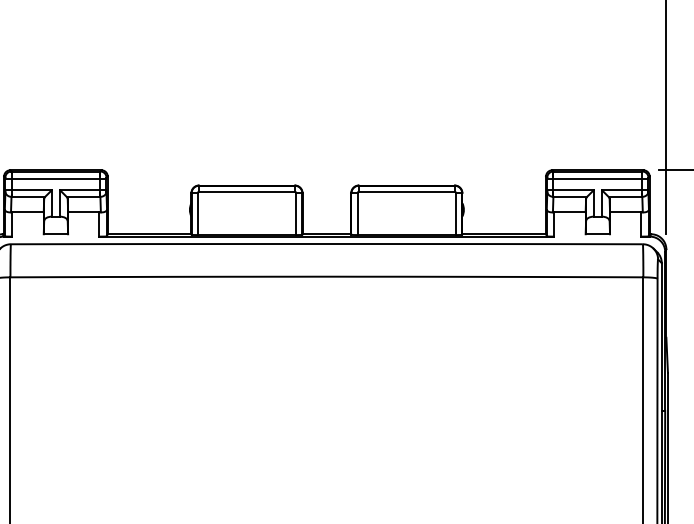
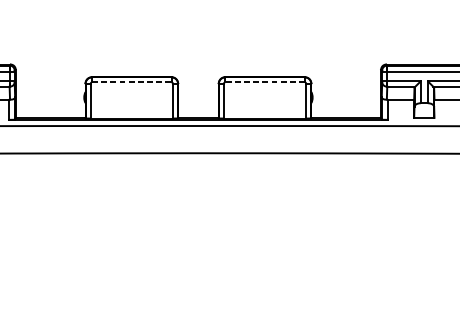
line: (246, 191) -> (131, 82), solid -> dashed
line: (406, 191) -> (264, 82), solid -> dashed

